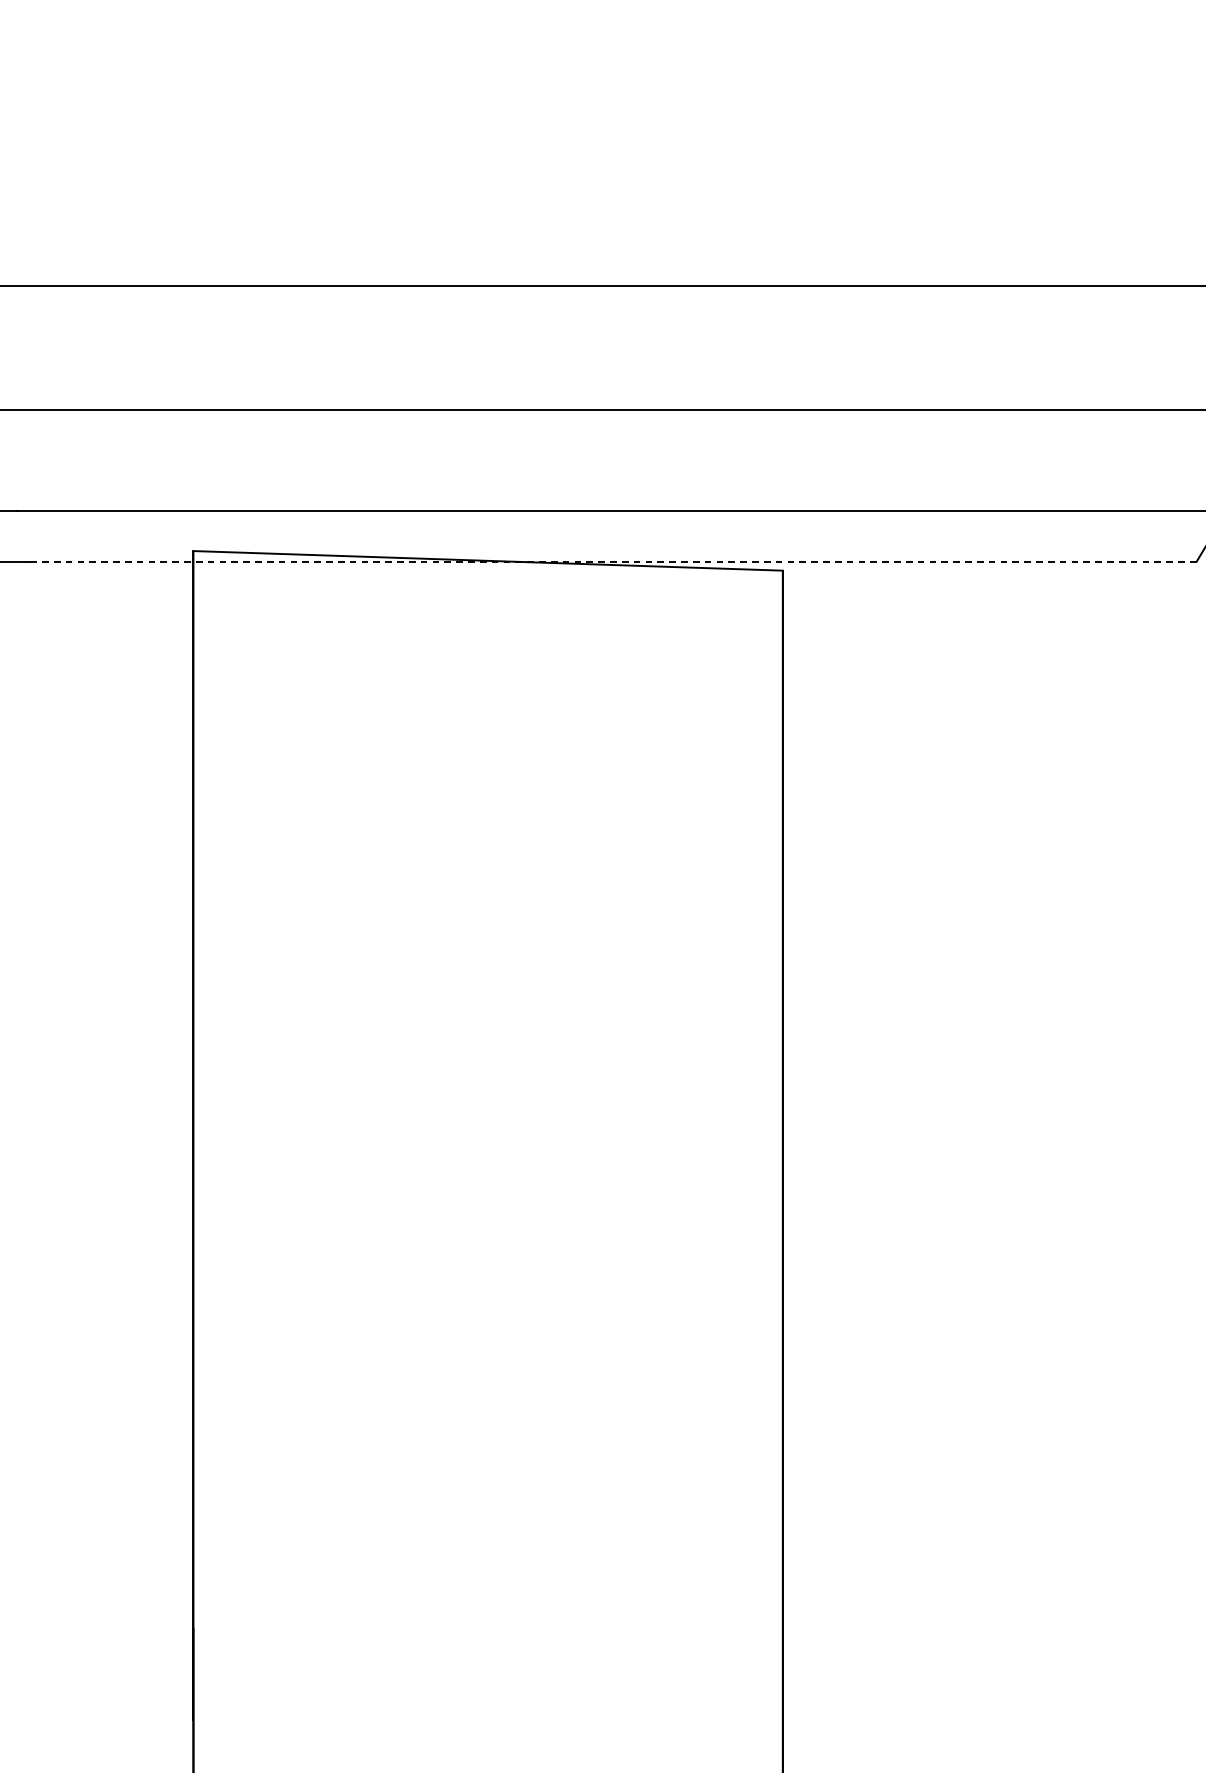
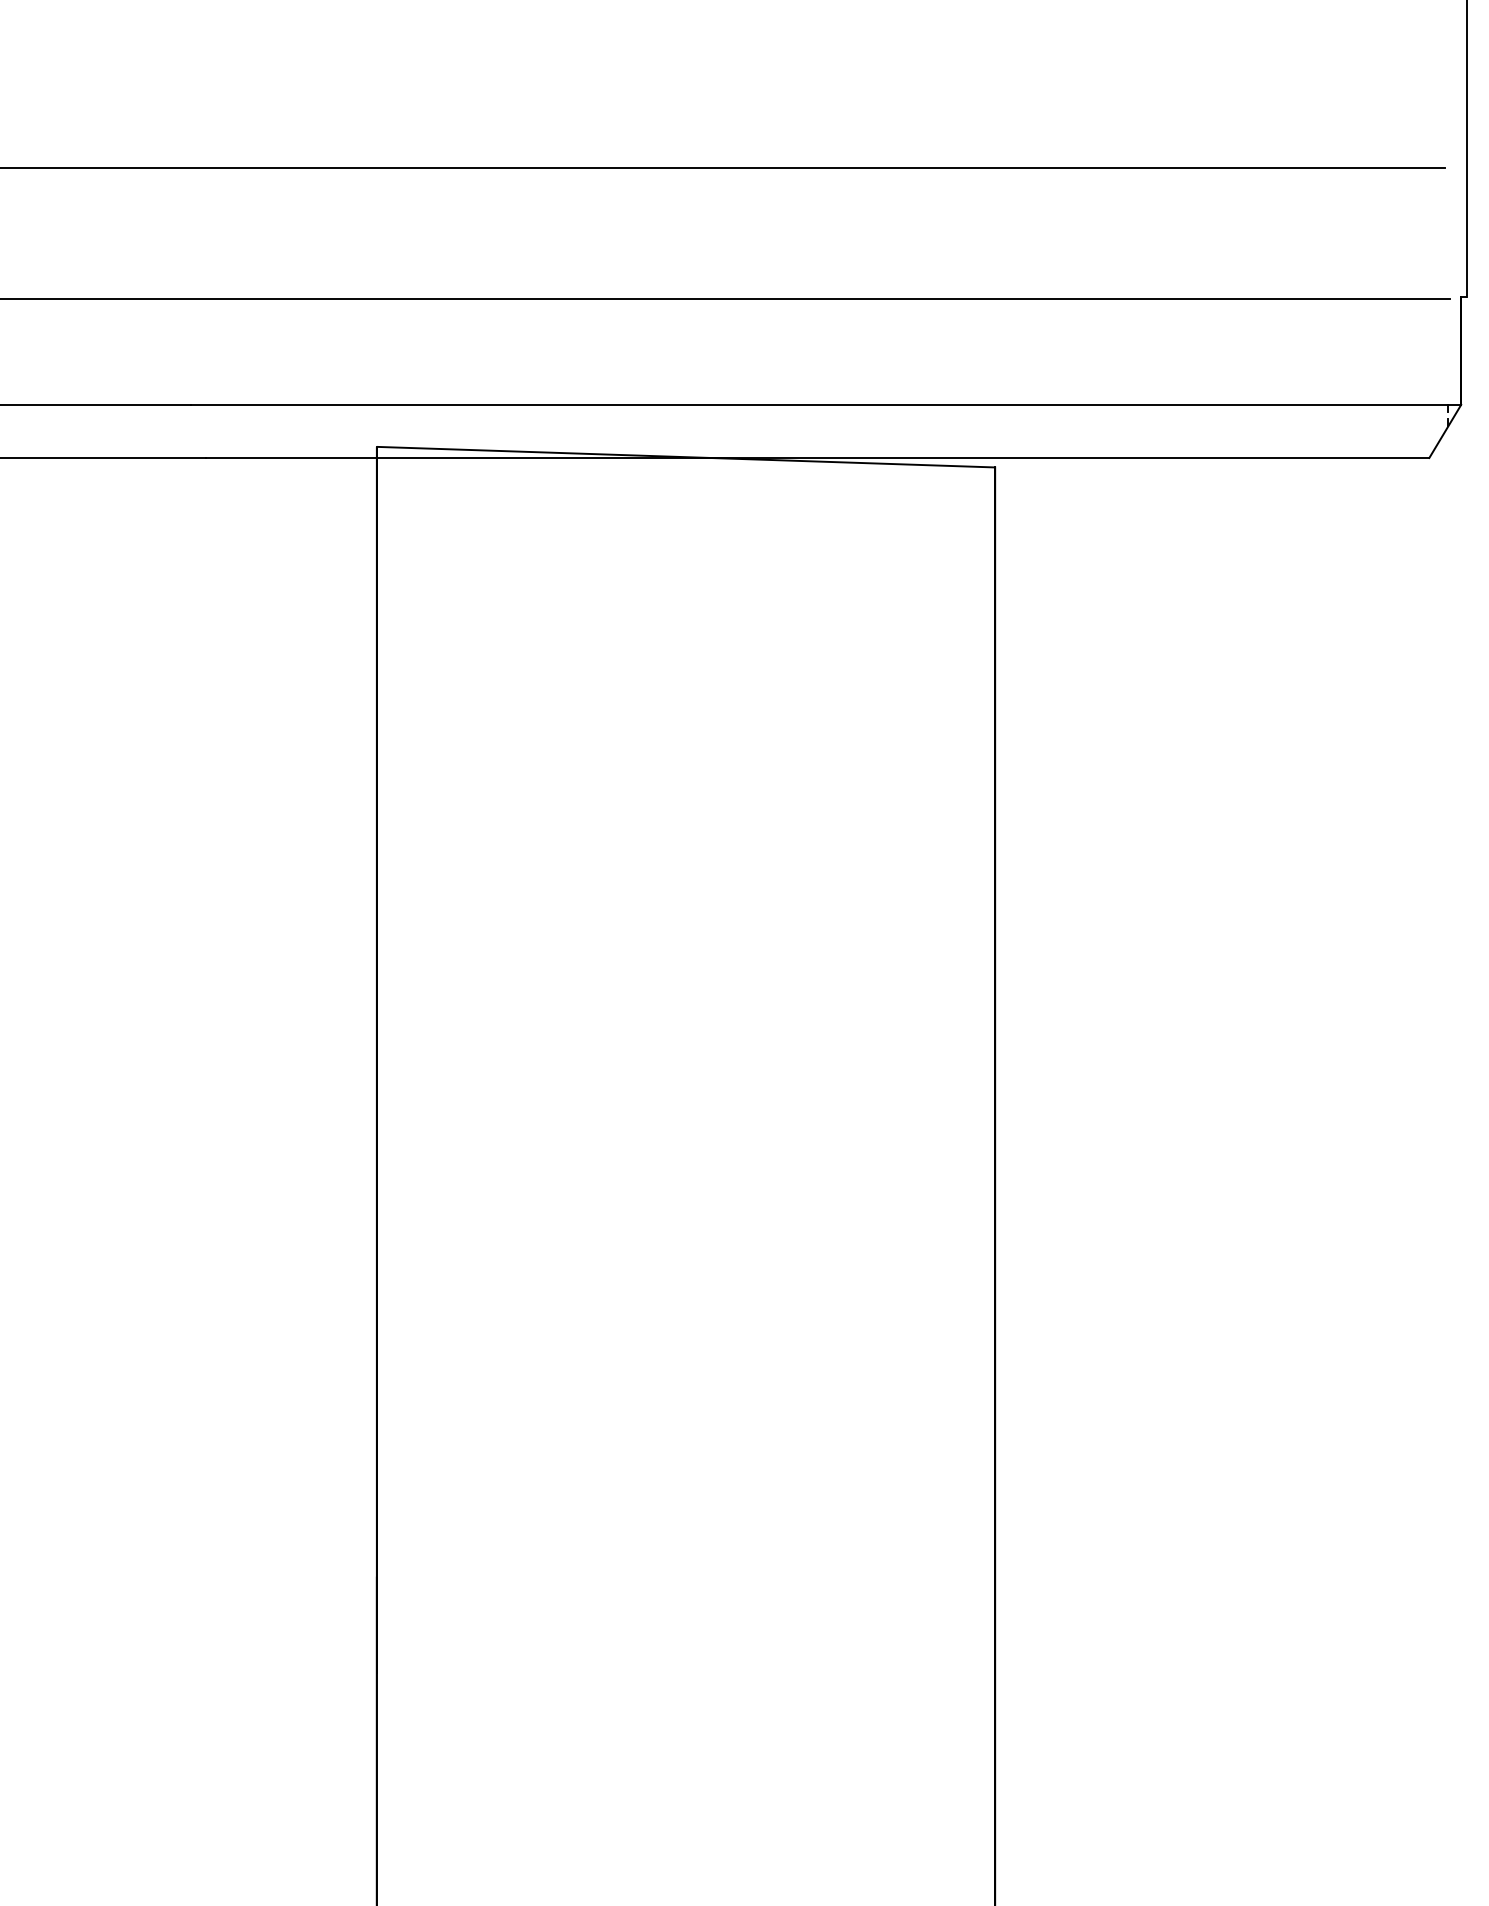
line: (613, 561) -> (817, 457), dashed -> solid

